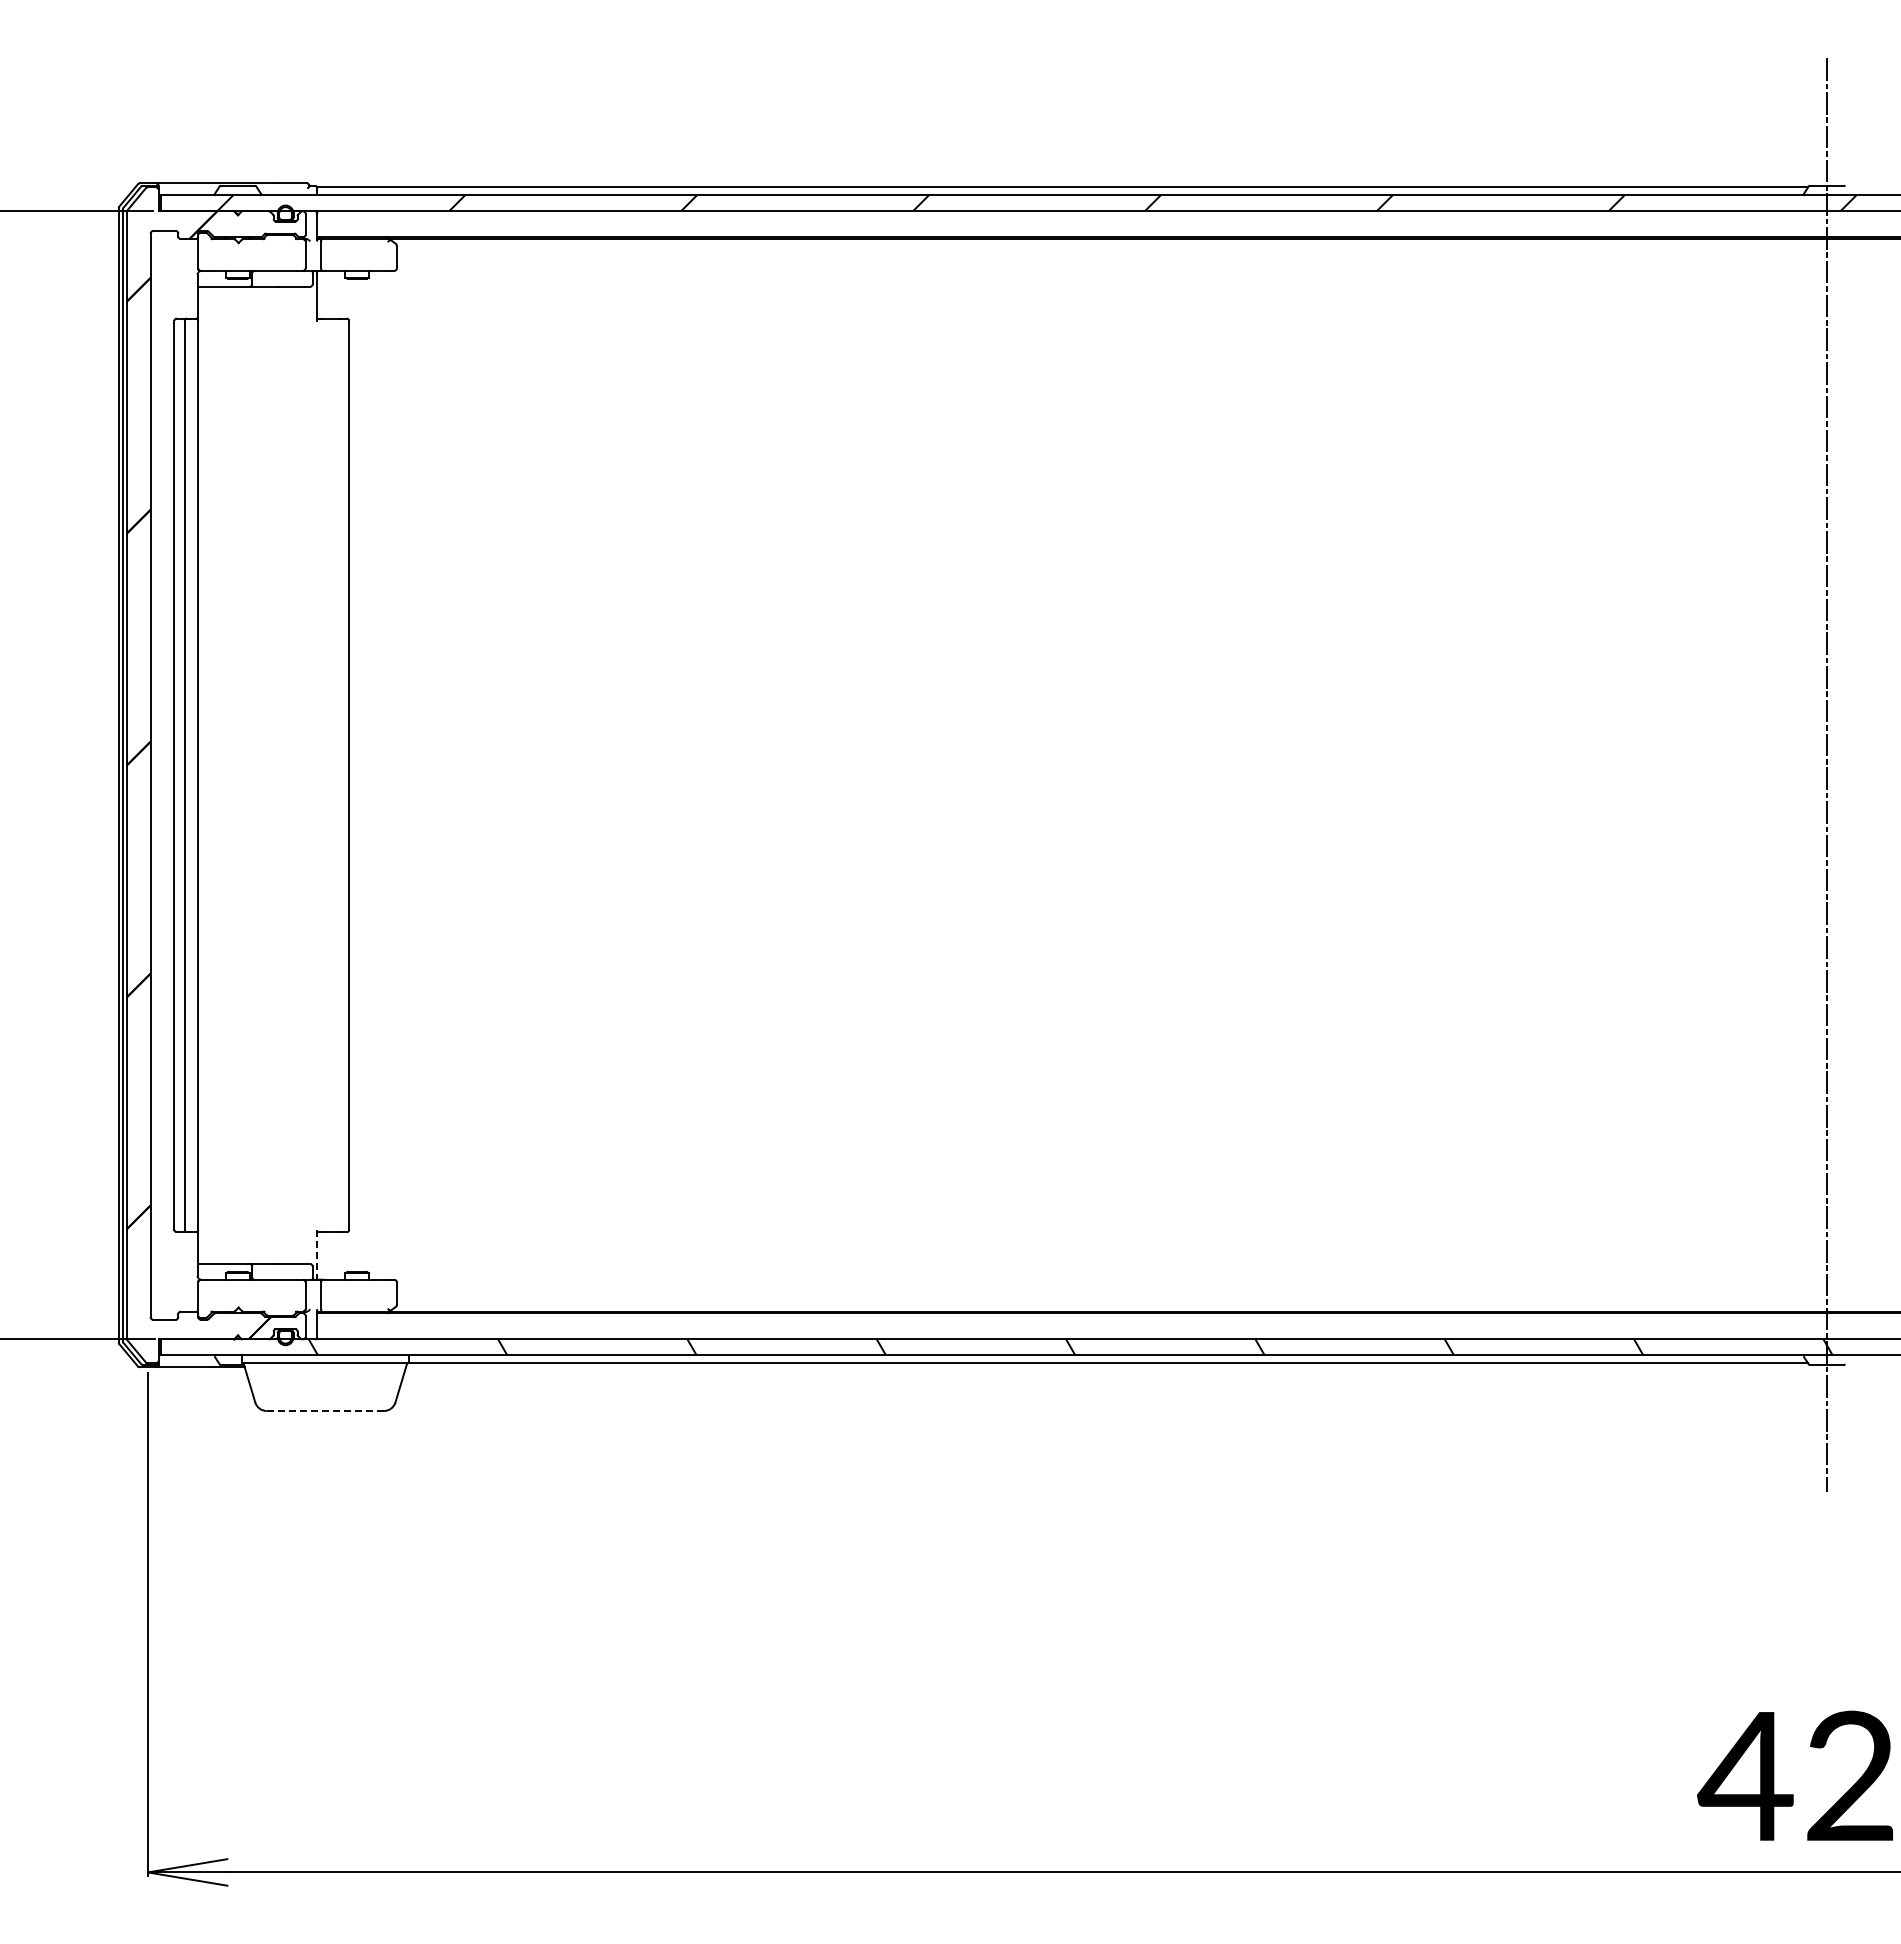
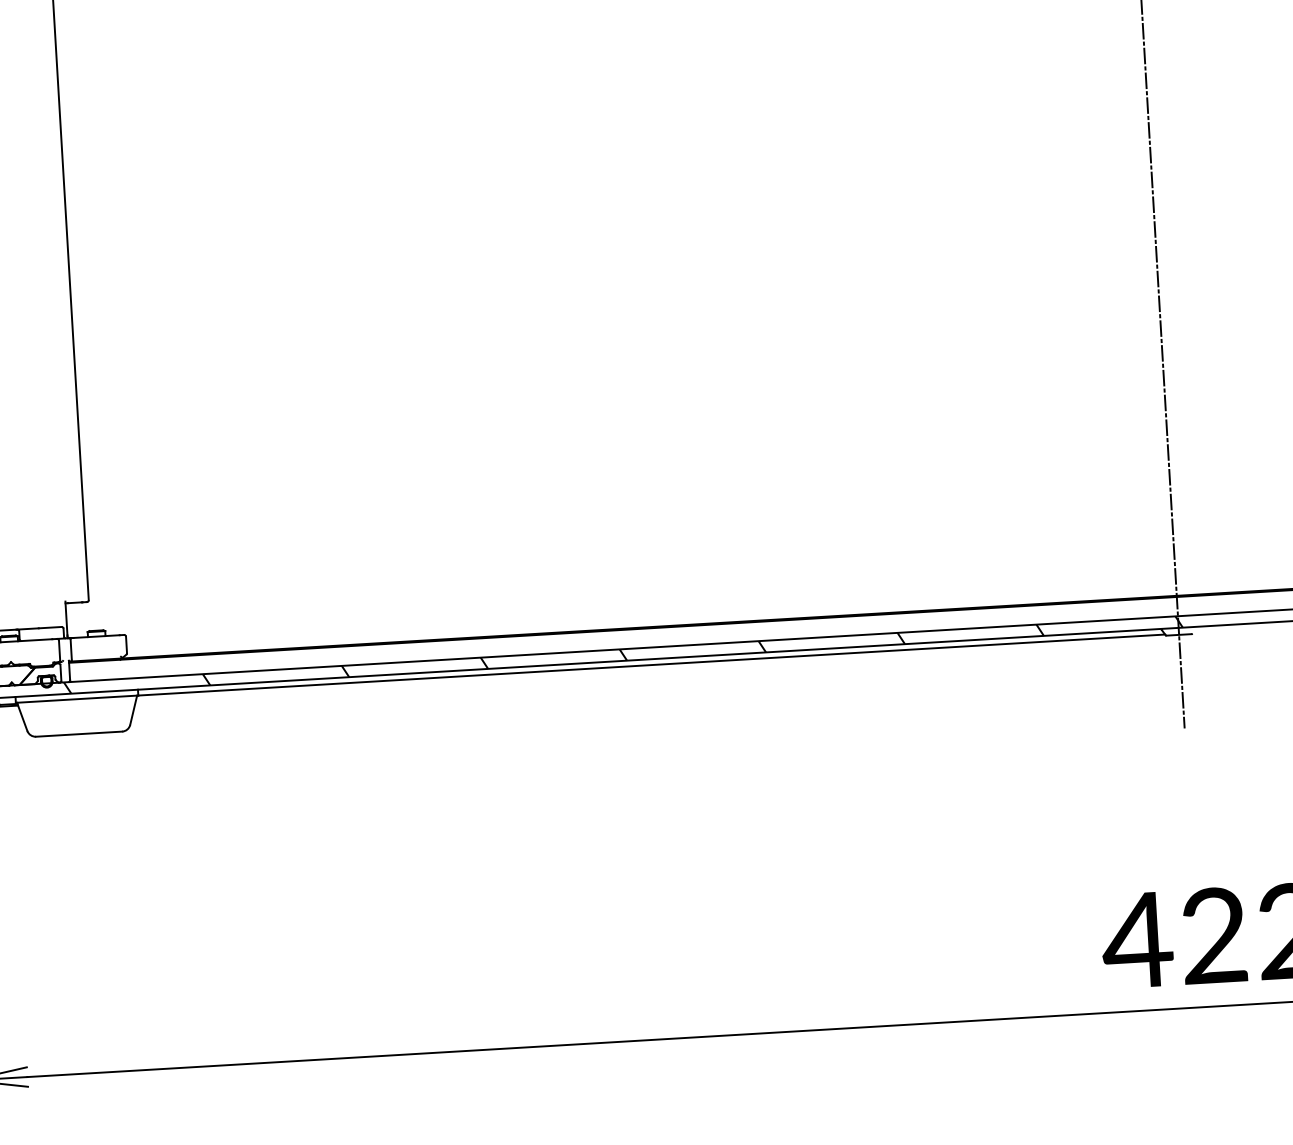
line: (317, 1253) -> (66, 618), dashed -> solid
line: (325, 1410) -> (79, 733), dashed -> solid

